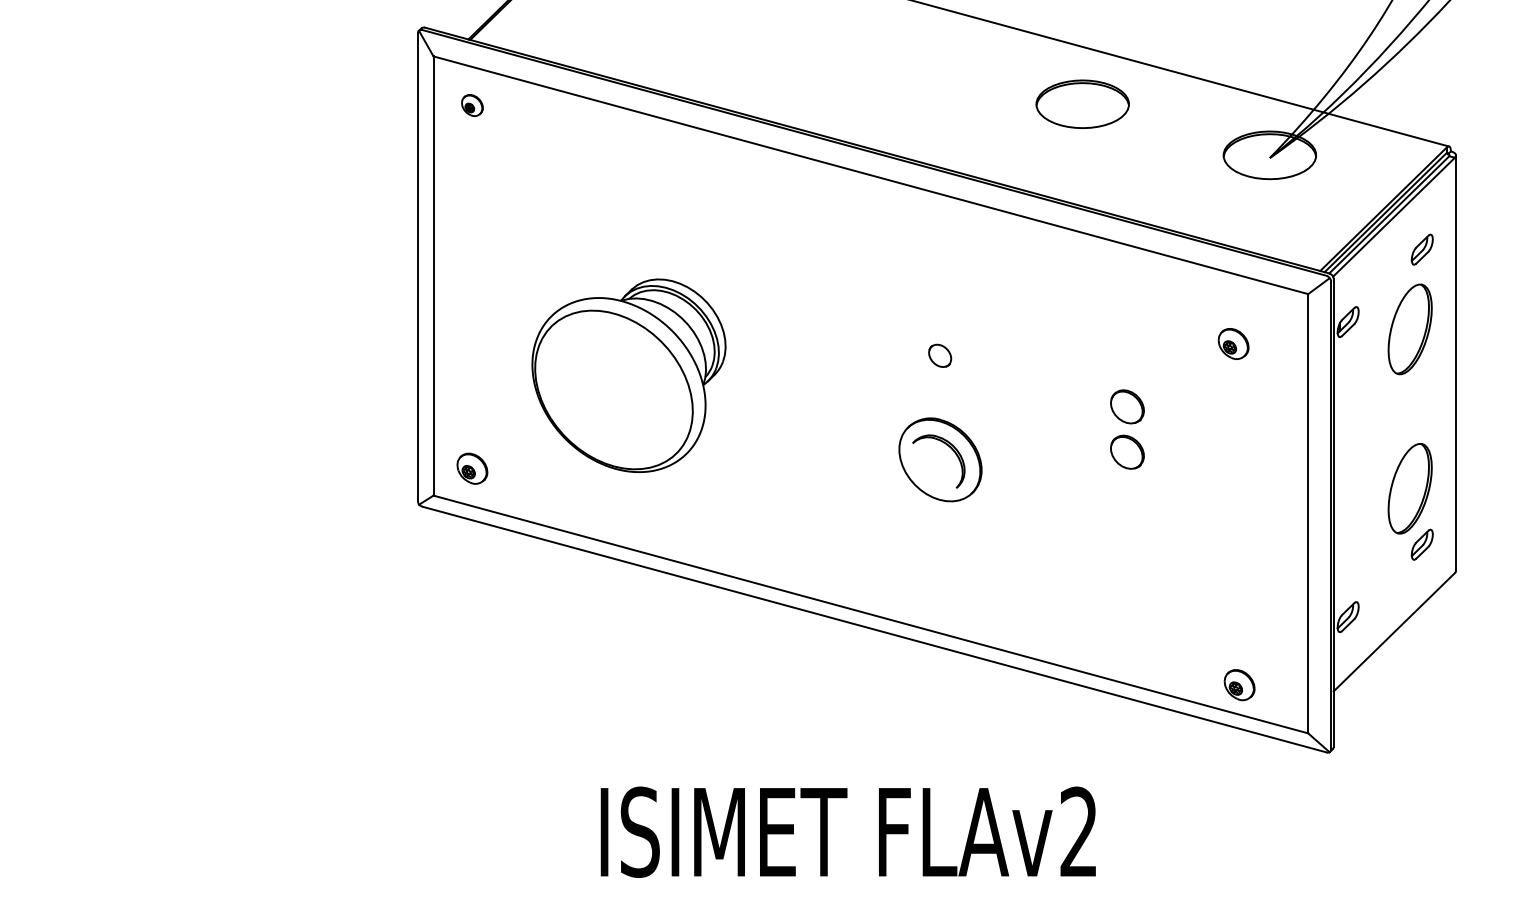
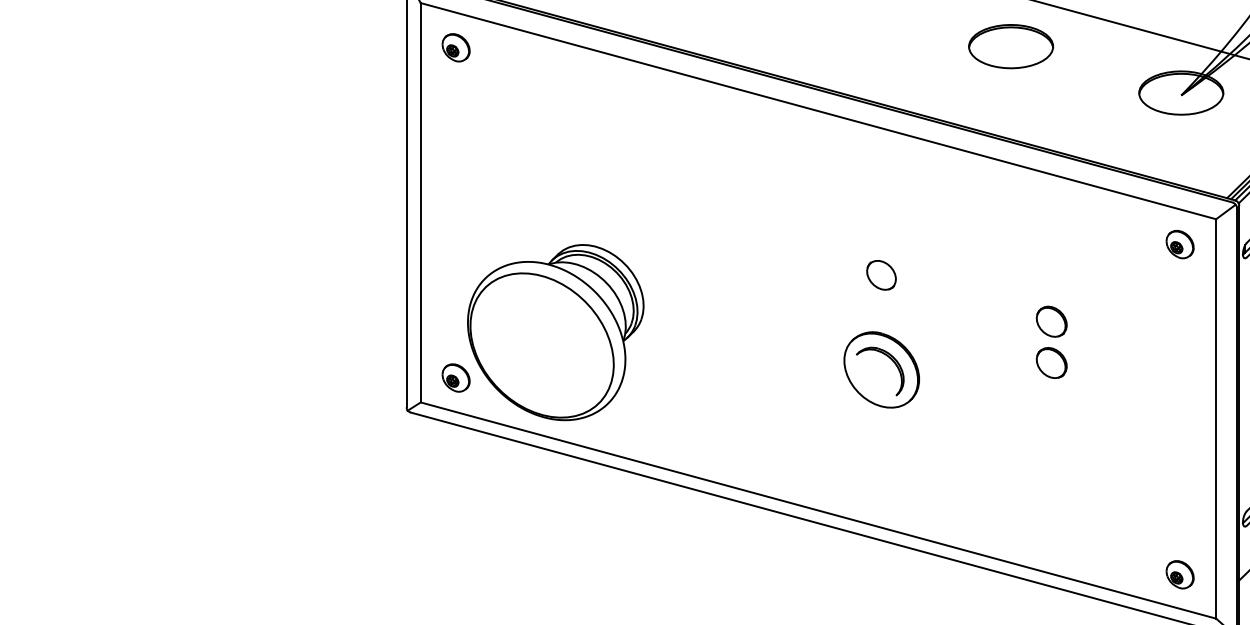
part: (472, 105) -> (456, 47), size x1.43
part: (1233, 343) -> (1180, 244), moved
part: (939, 355) -> (880, 275), size x1.43
part: (628, 375) -> (555, 332), moved
part: (1239, 685) -> (1180, 575), moved

